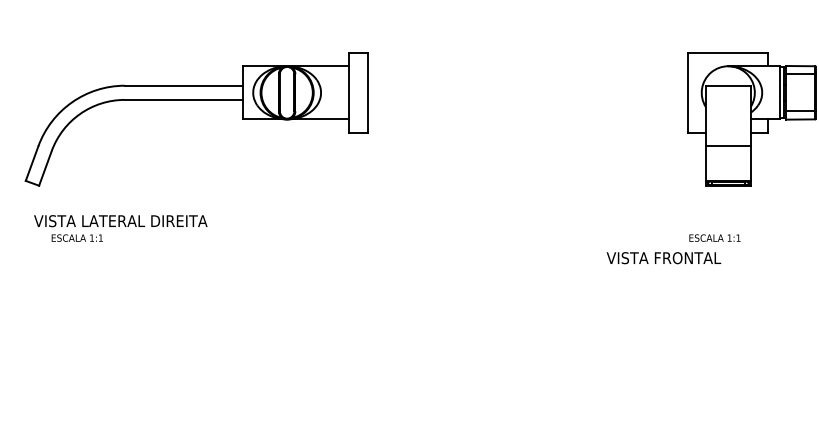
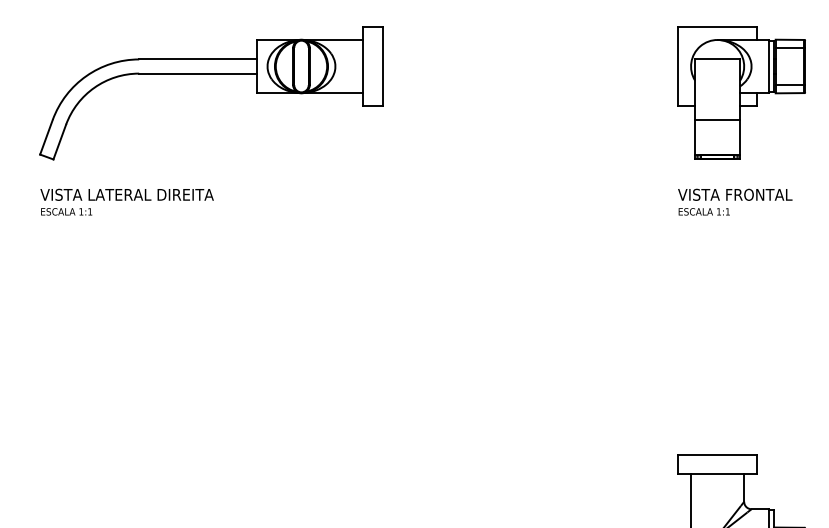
part: (197, 100) -> (211, 74), moved
text: (120, 220) -> (126, 194), moved
text: (664, 257) -> (735, 194), moved

